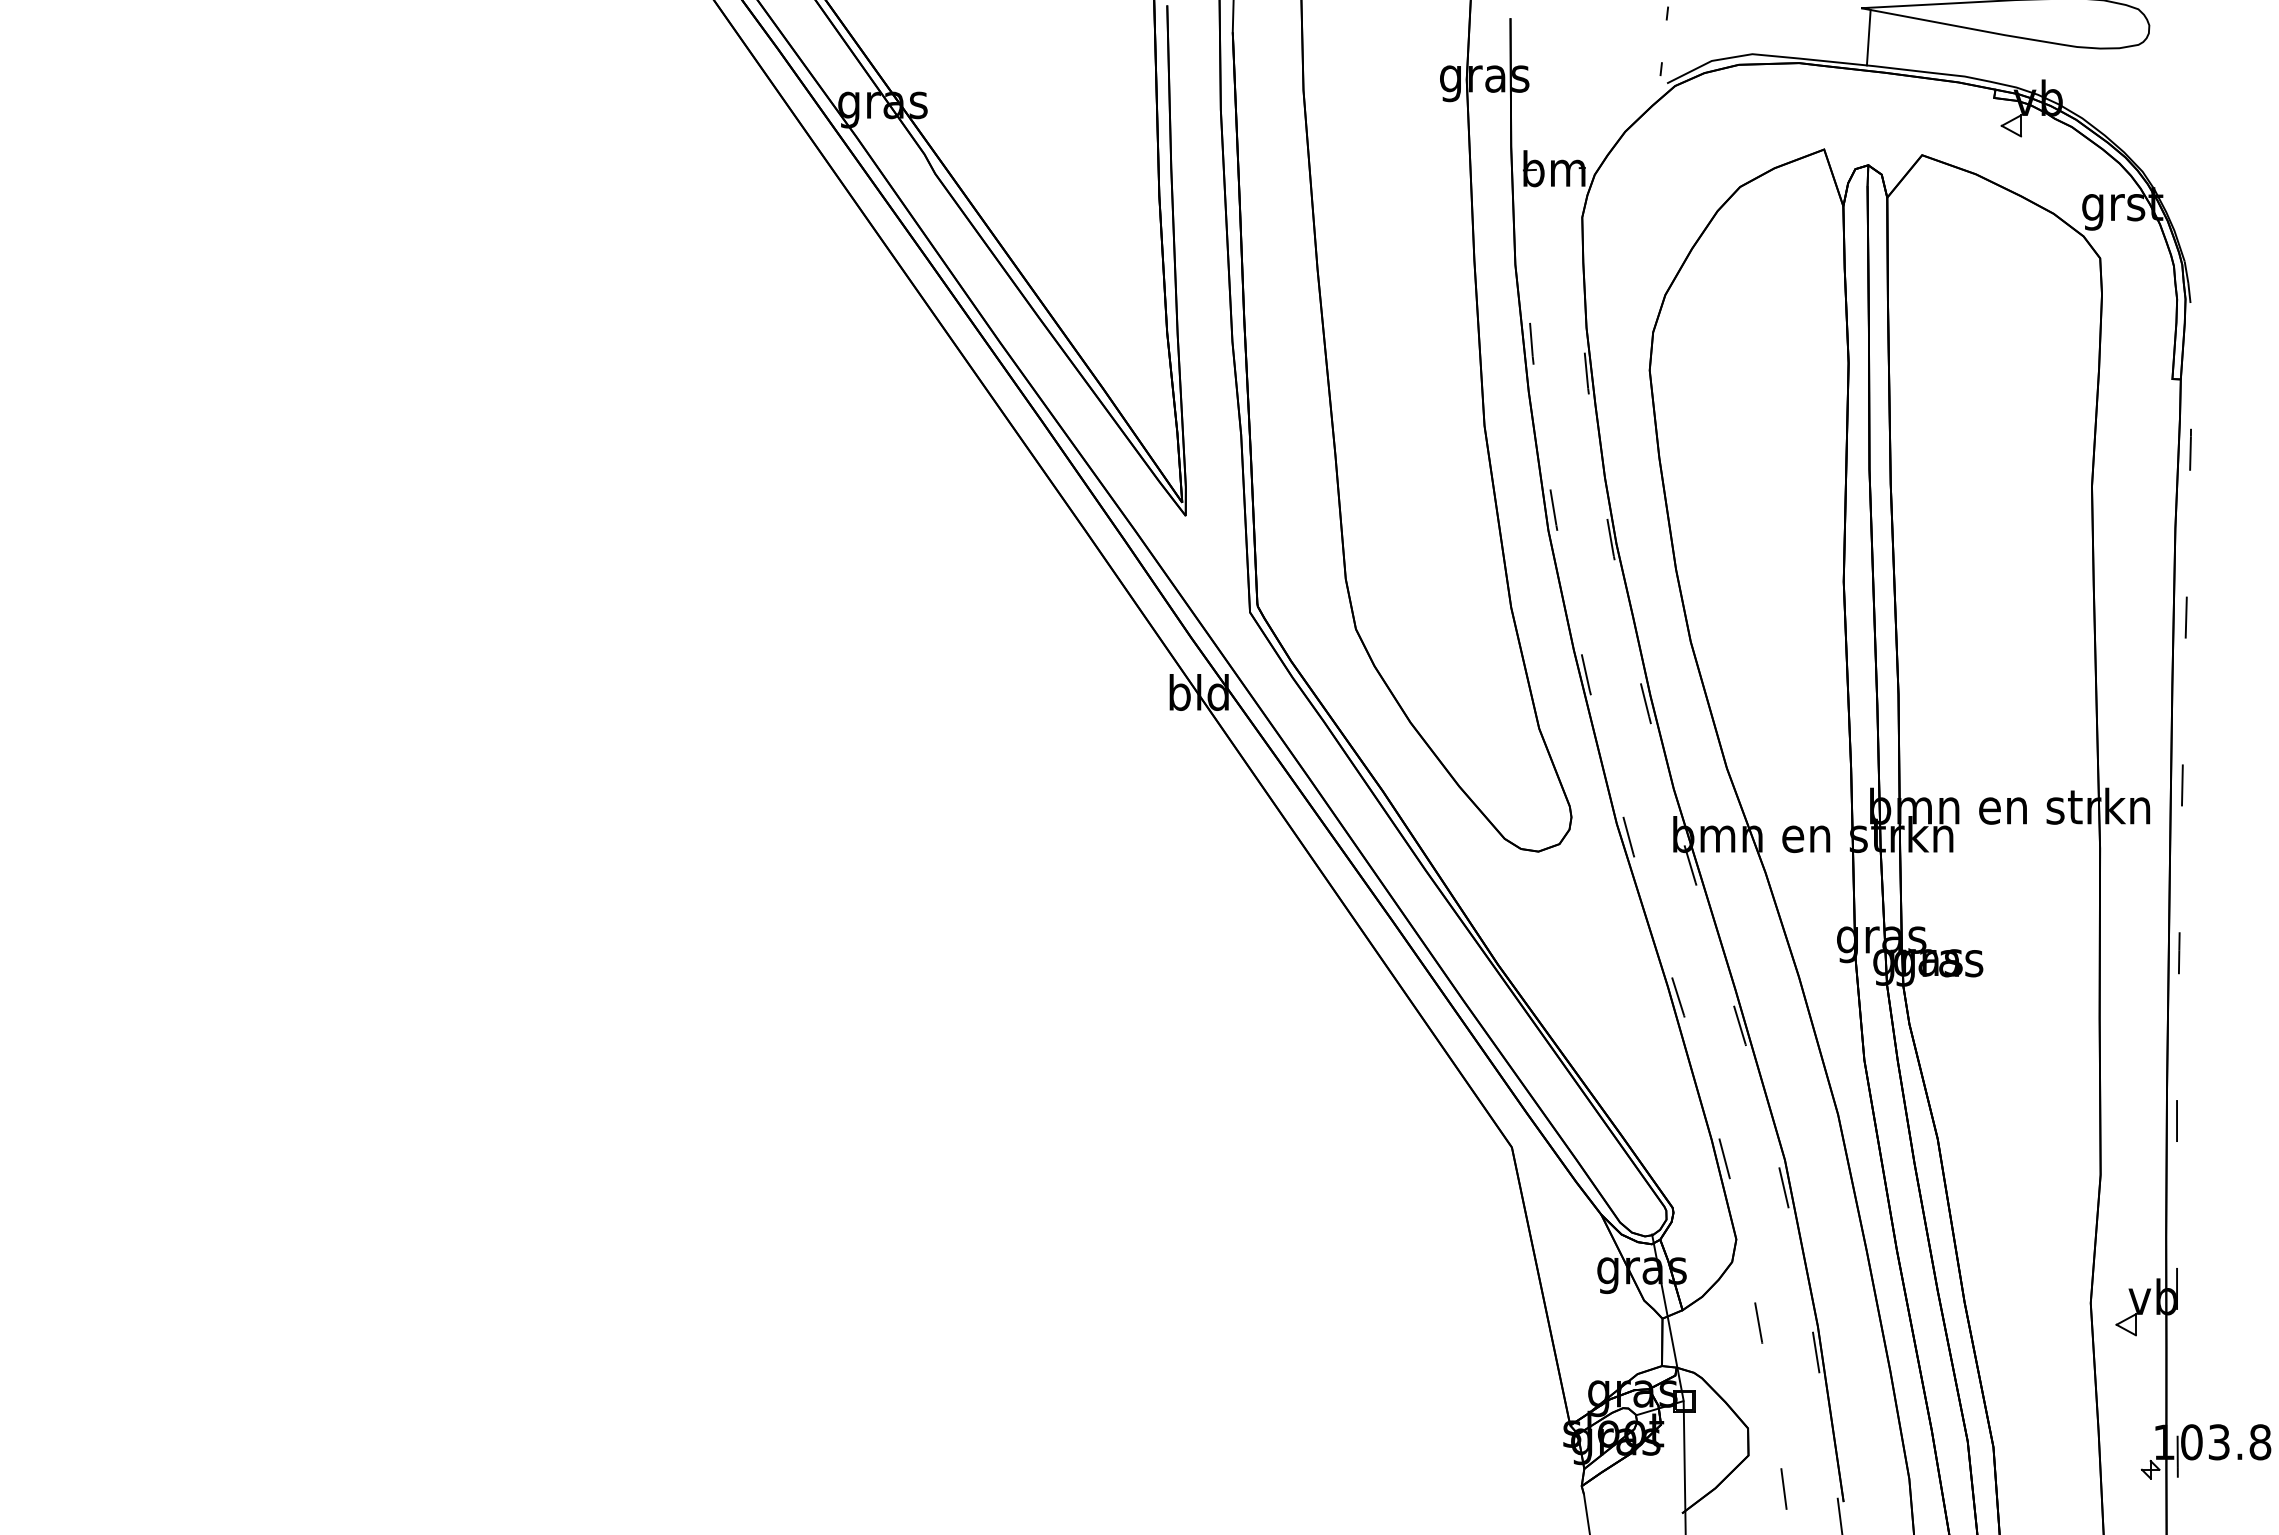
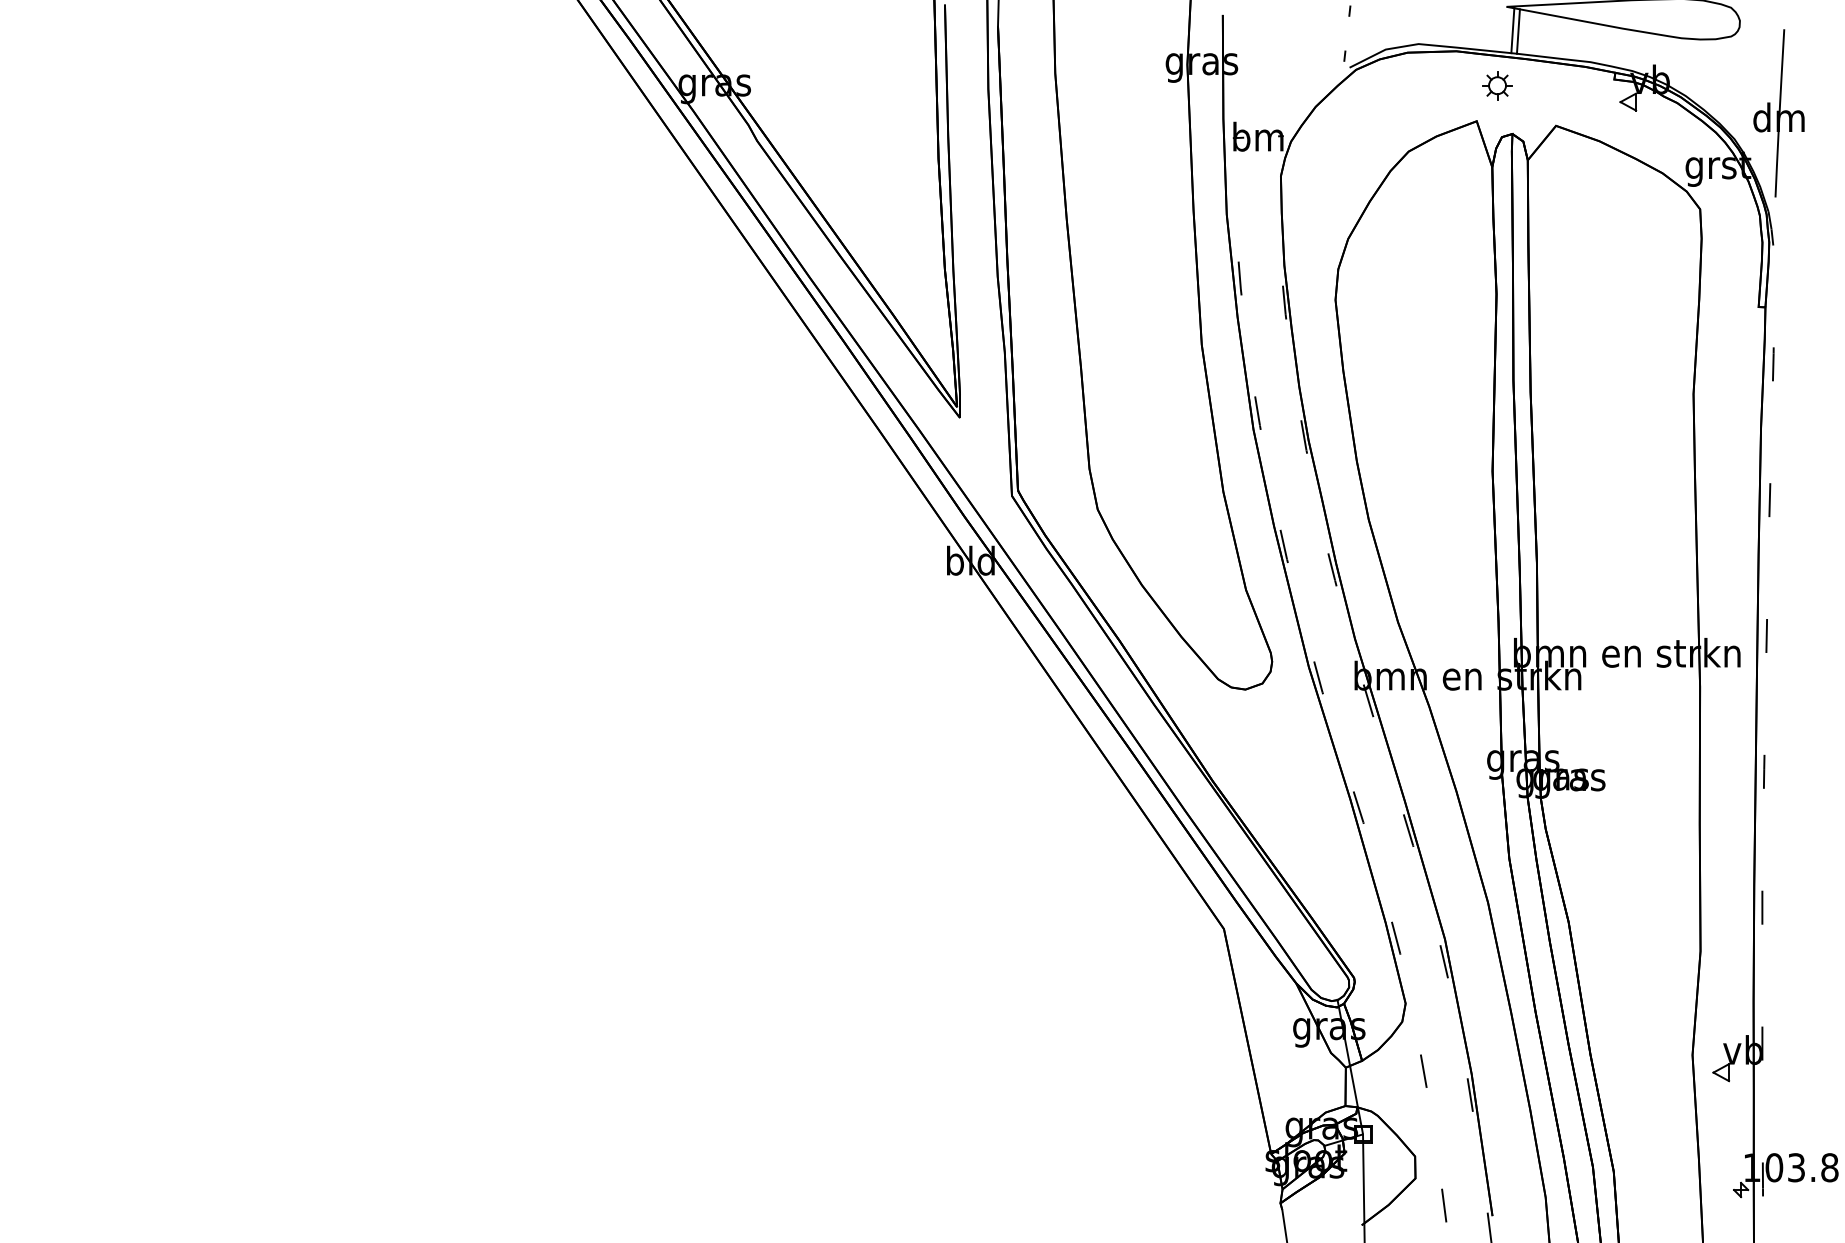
line: (1875, 38) -> (1518, 31), added
part: (1849, 105) -> (1497, 85), added
part: (2197, 139) -> (1778, 113), added

